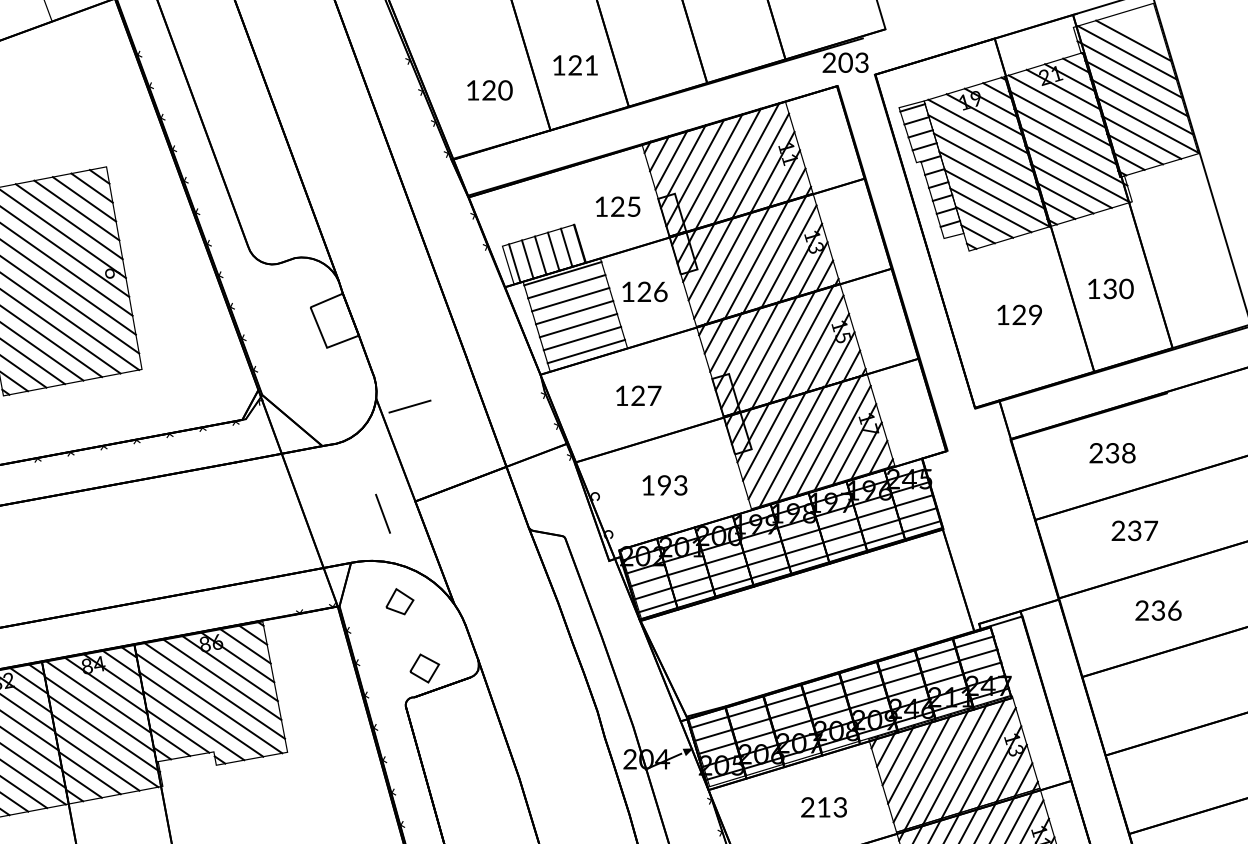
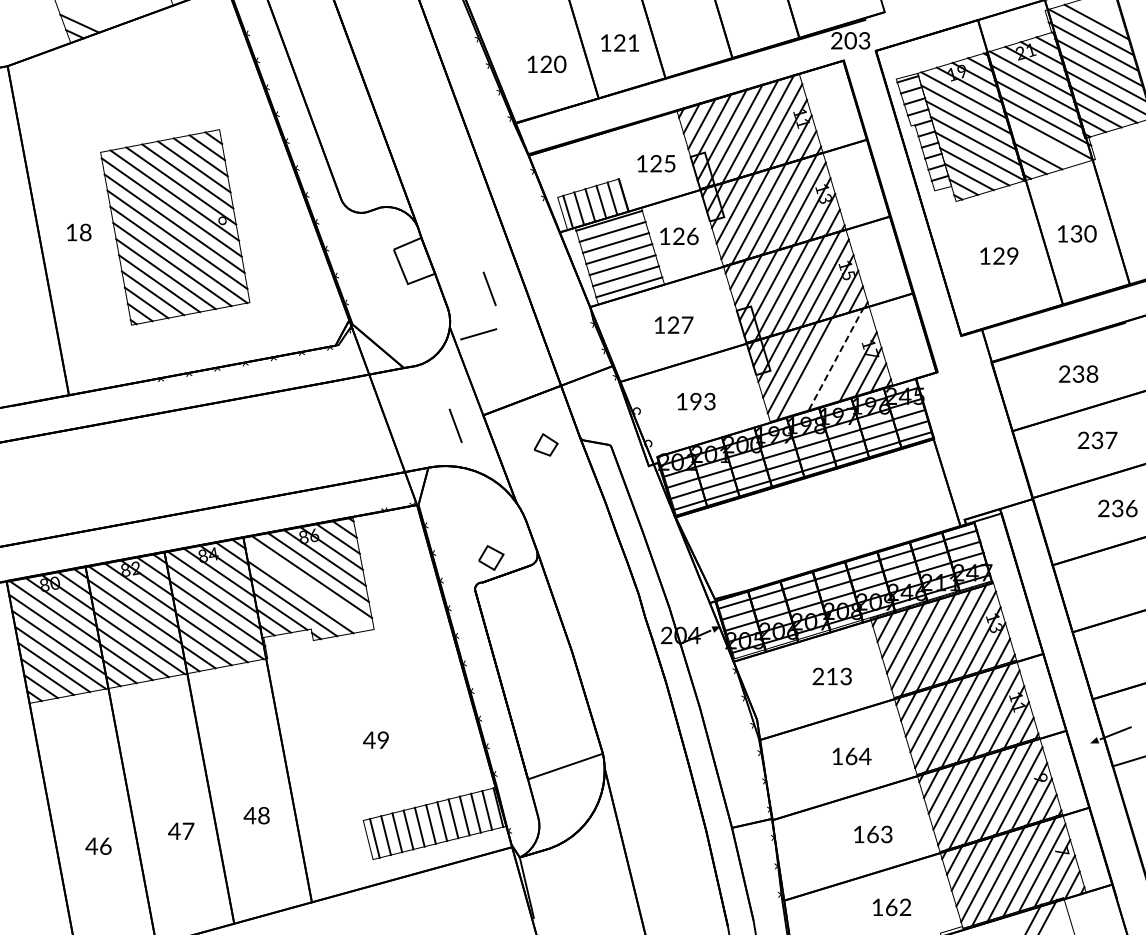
line: (1070, 185) -> (1042, 145), removed
line: (422, 352) -> (489, 288), added
line: (829, 436) -> (836, 359), solid -> dashed
line: (843, 437) -> (848, 360), removed
line: (810, 440) -> (820, 363), removed
part: (399, 601) -> (545, 444), moved
line: (208, 703) -> (306, 587), removed

